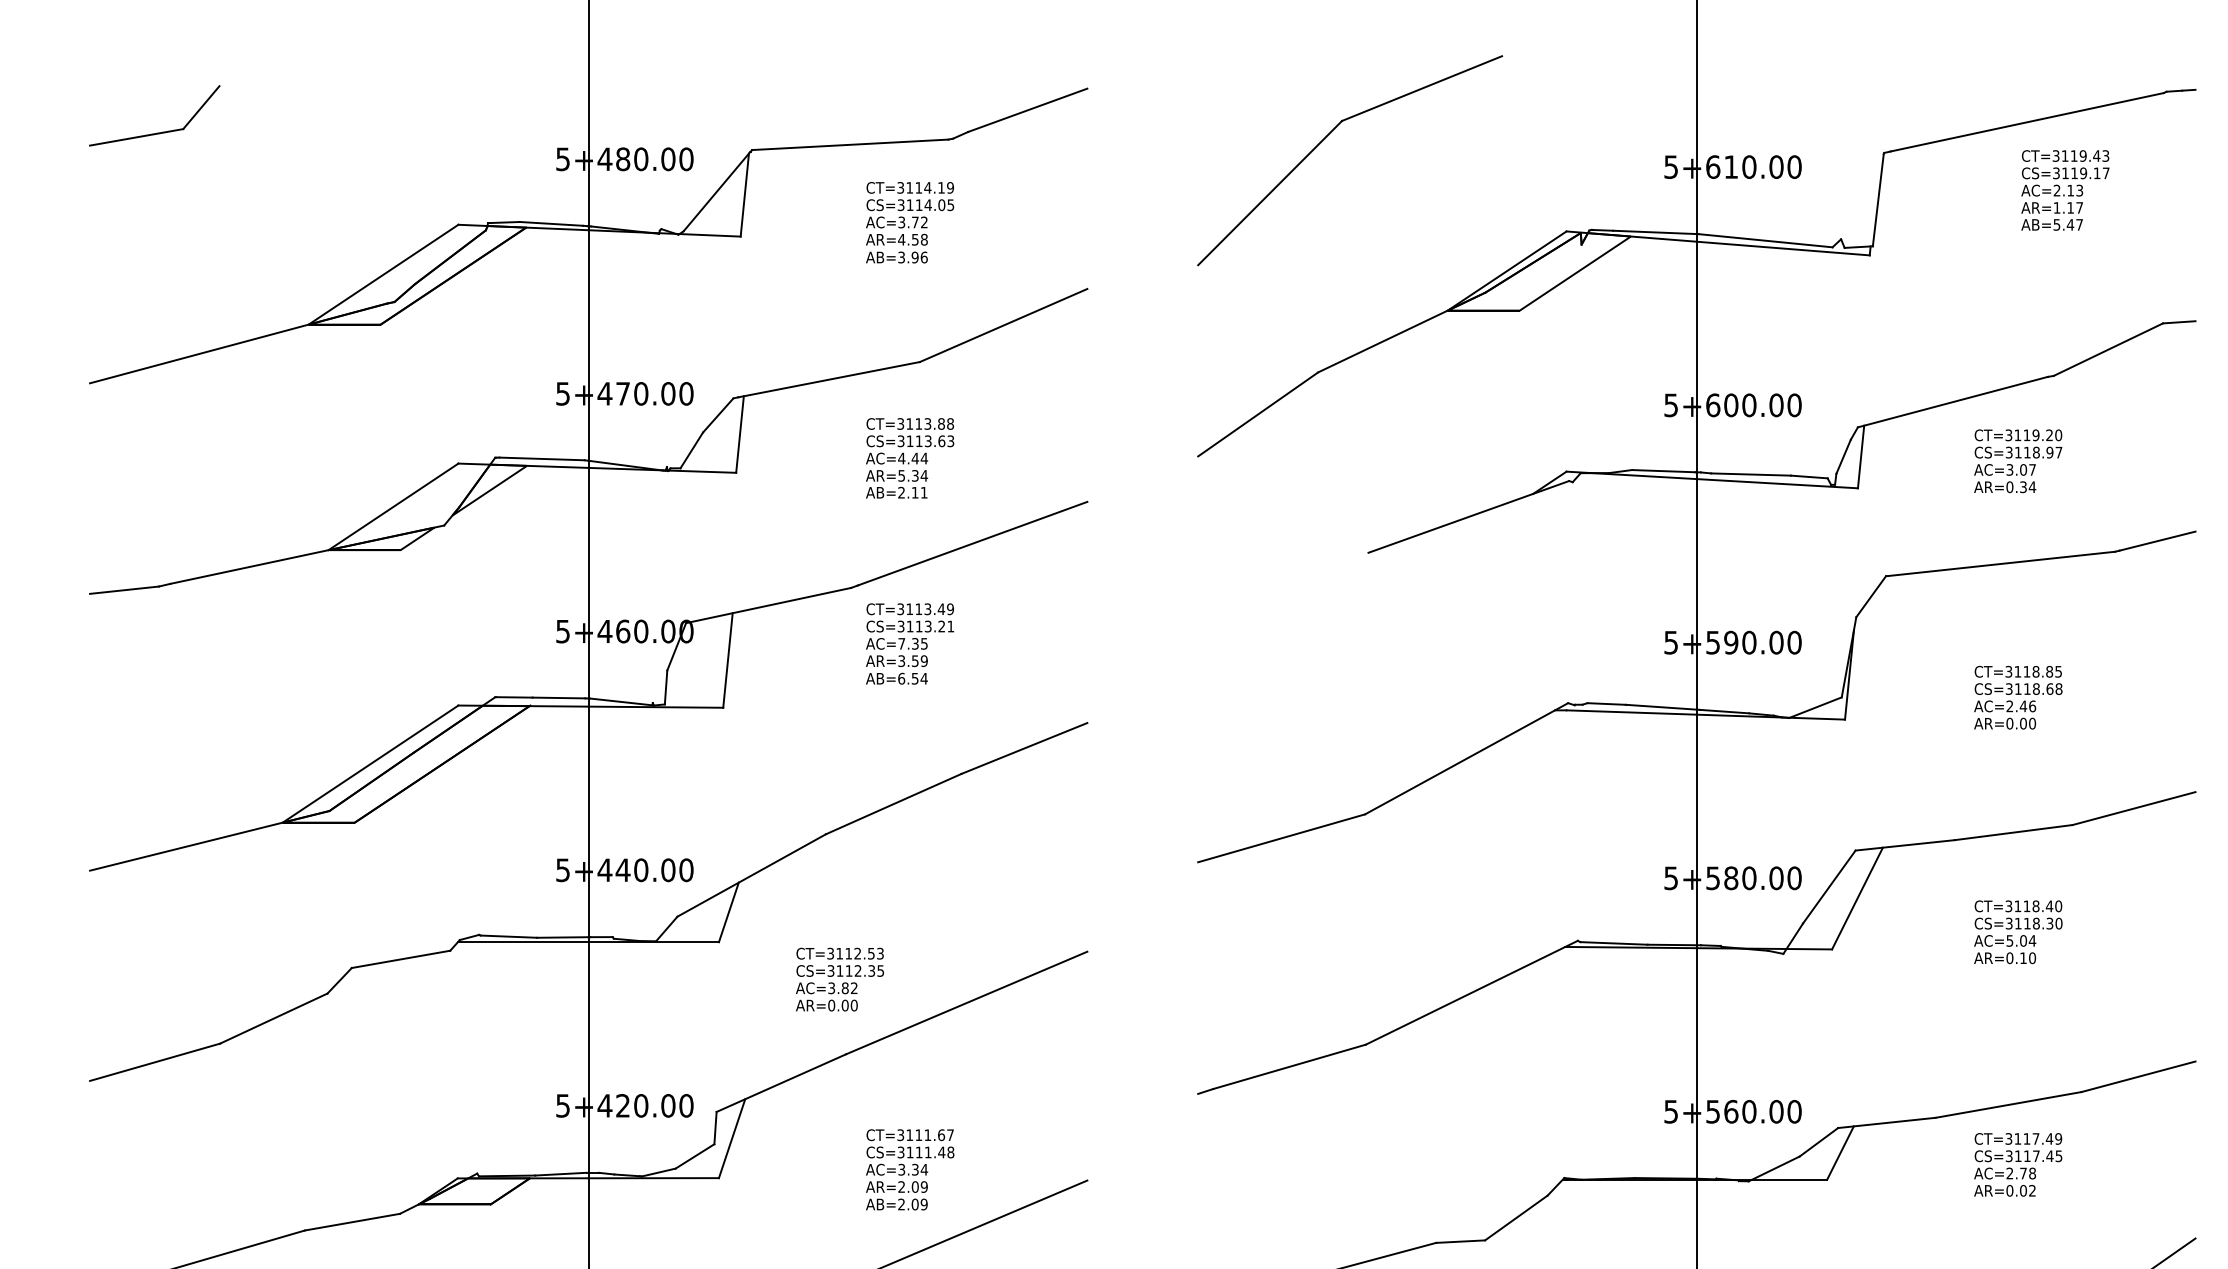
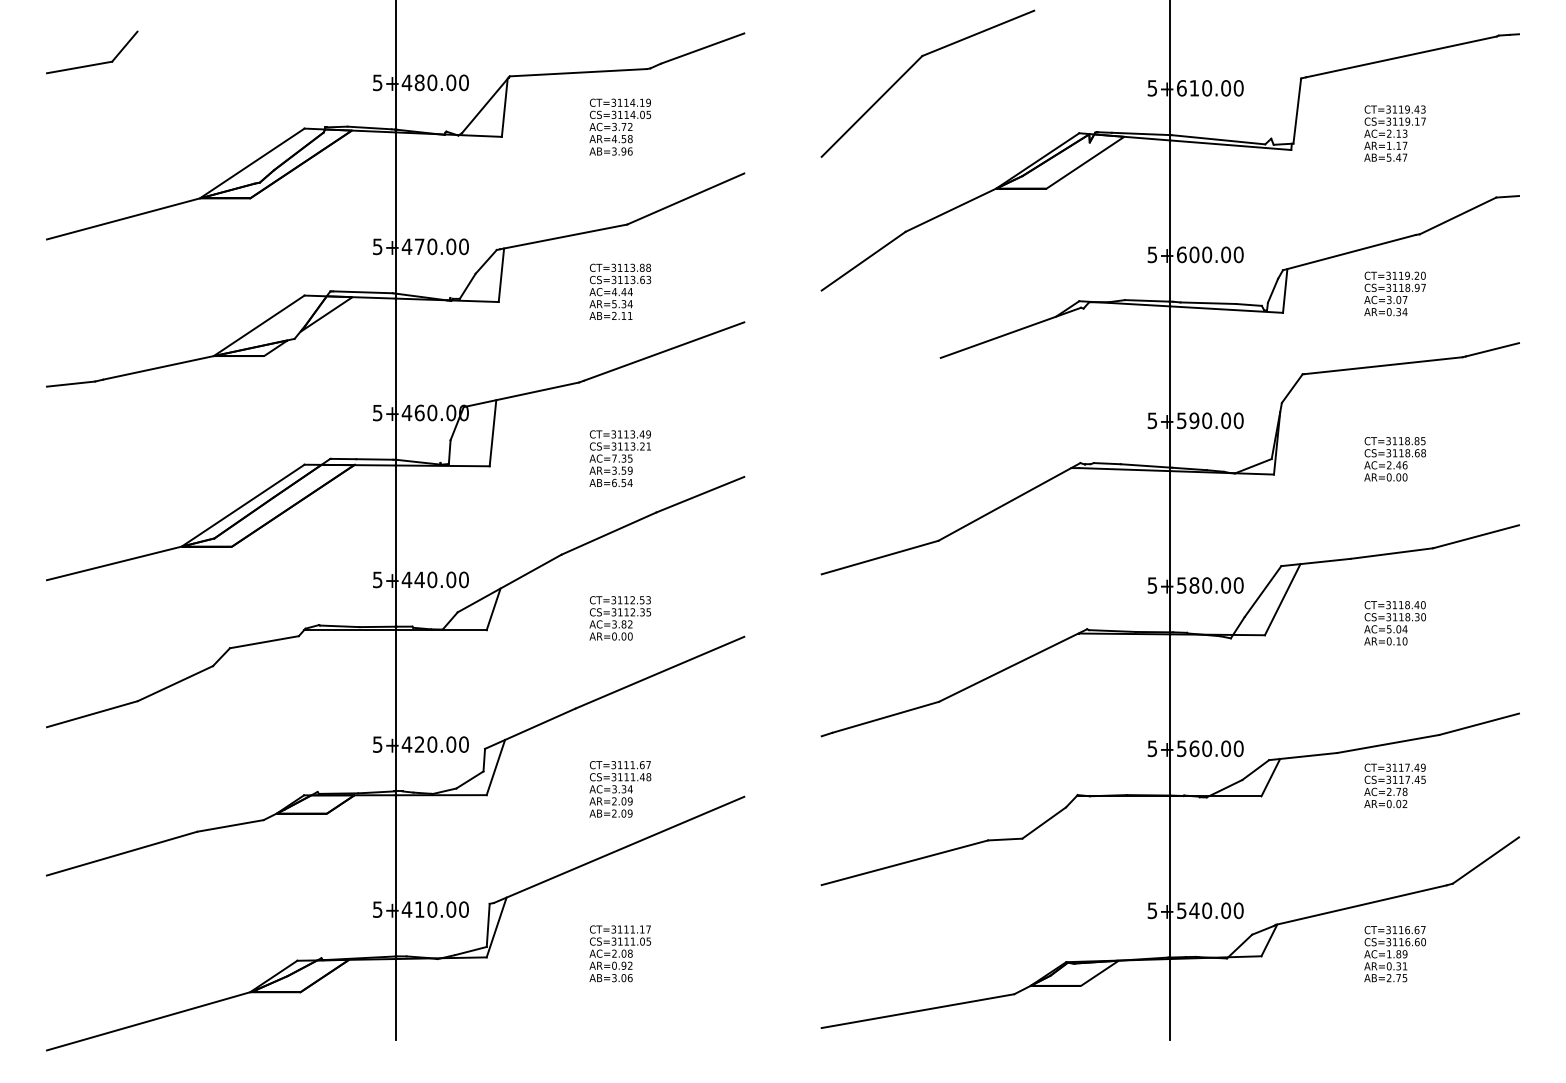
text: (2064, 190) -> (1394, 133), moved
text: (908, 643) -> (619, 458), moved
text: (838, 979) -> (619, 618), moved

